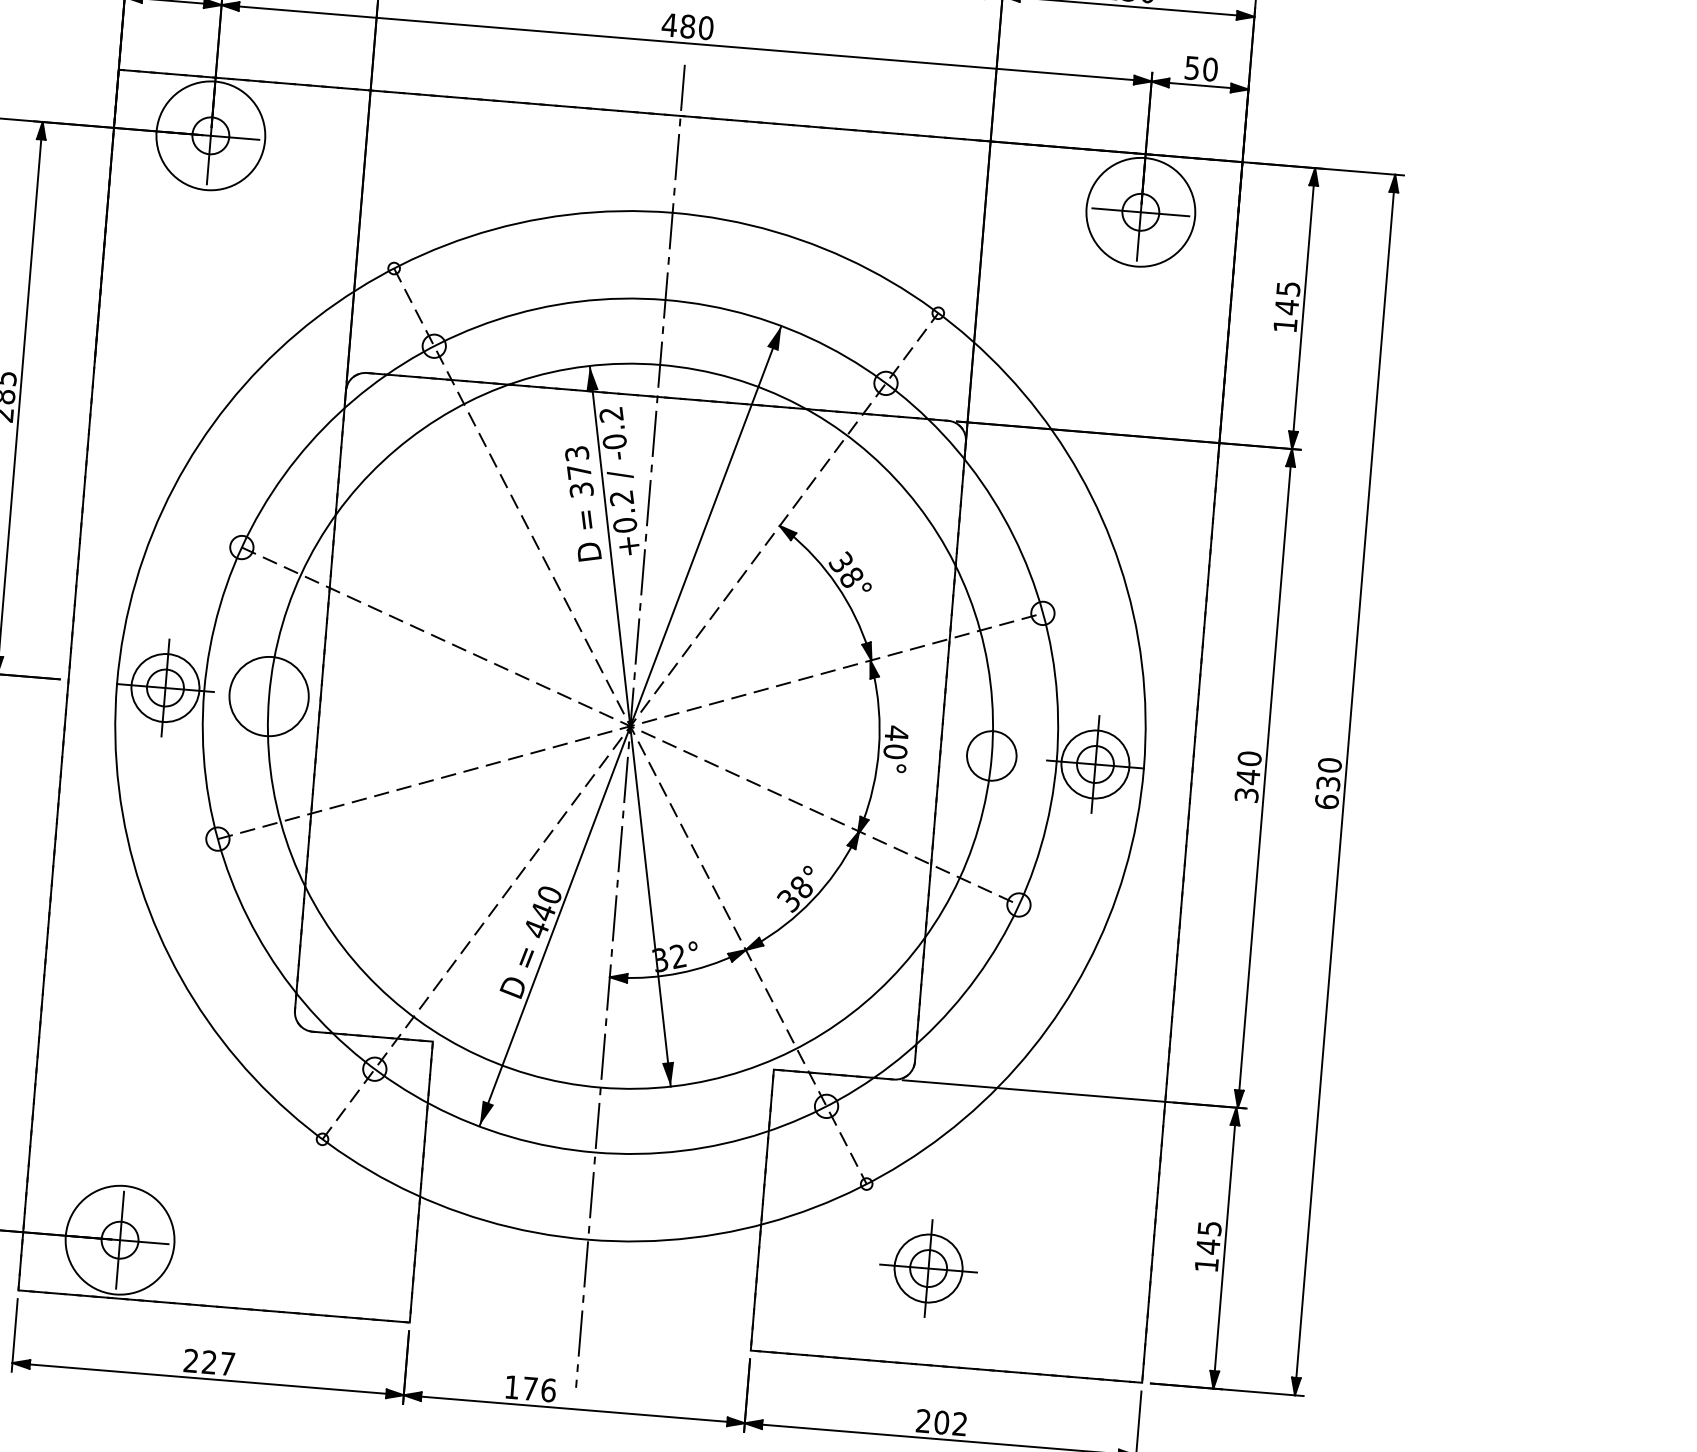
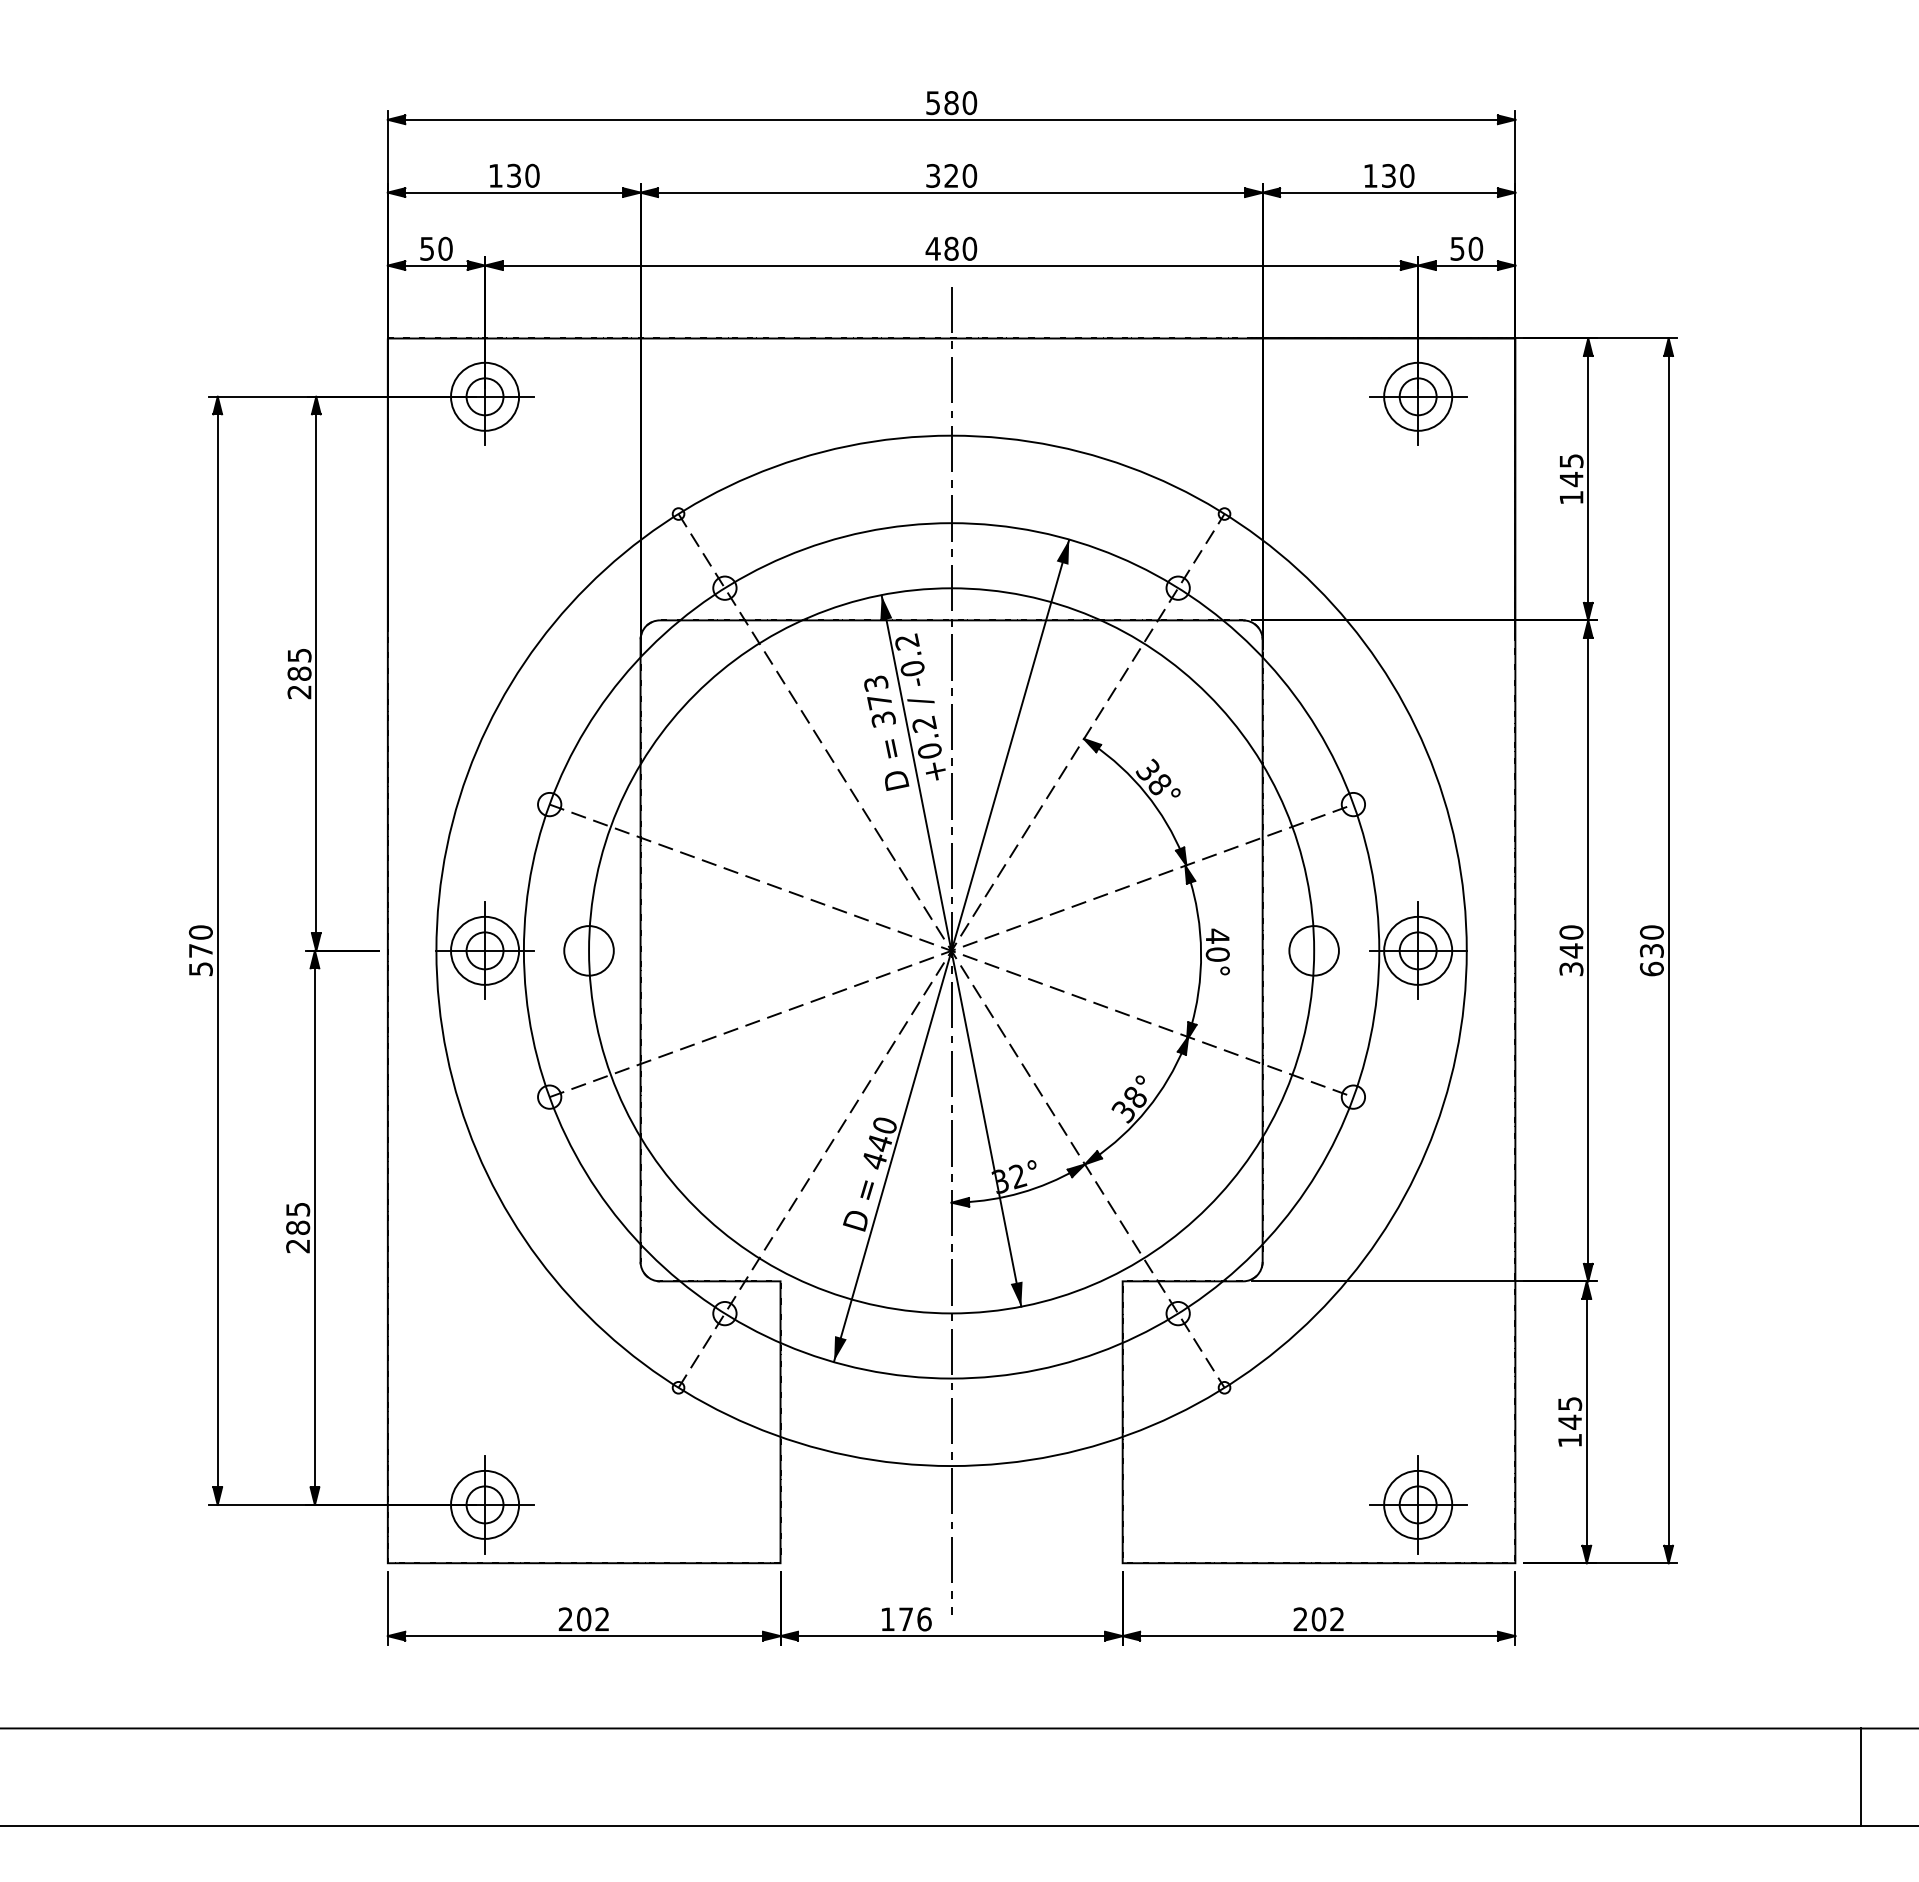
circle: (211, 135) -> (485, 396), size x0.62
circle: (1141, 212) -> (1418, 396), size x0.62
circle: (268, 696) -> (588, 950), size x0.62
circle: (120, 1239) -> (485, 1504), size x0.62
part: (928, 1268) -> (1418, 1504), moved
text: (218, 1363) -> (593, 1619), 227 -> 202

